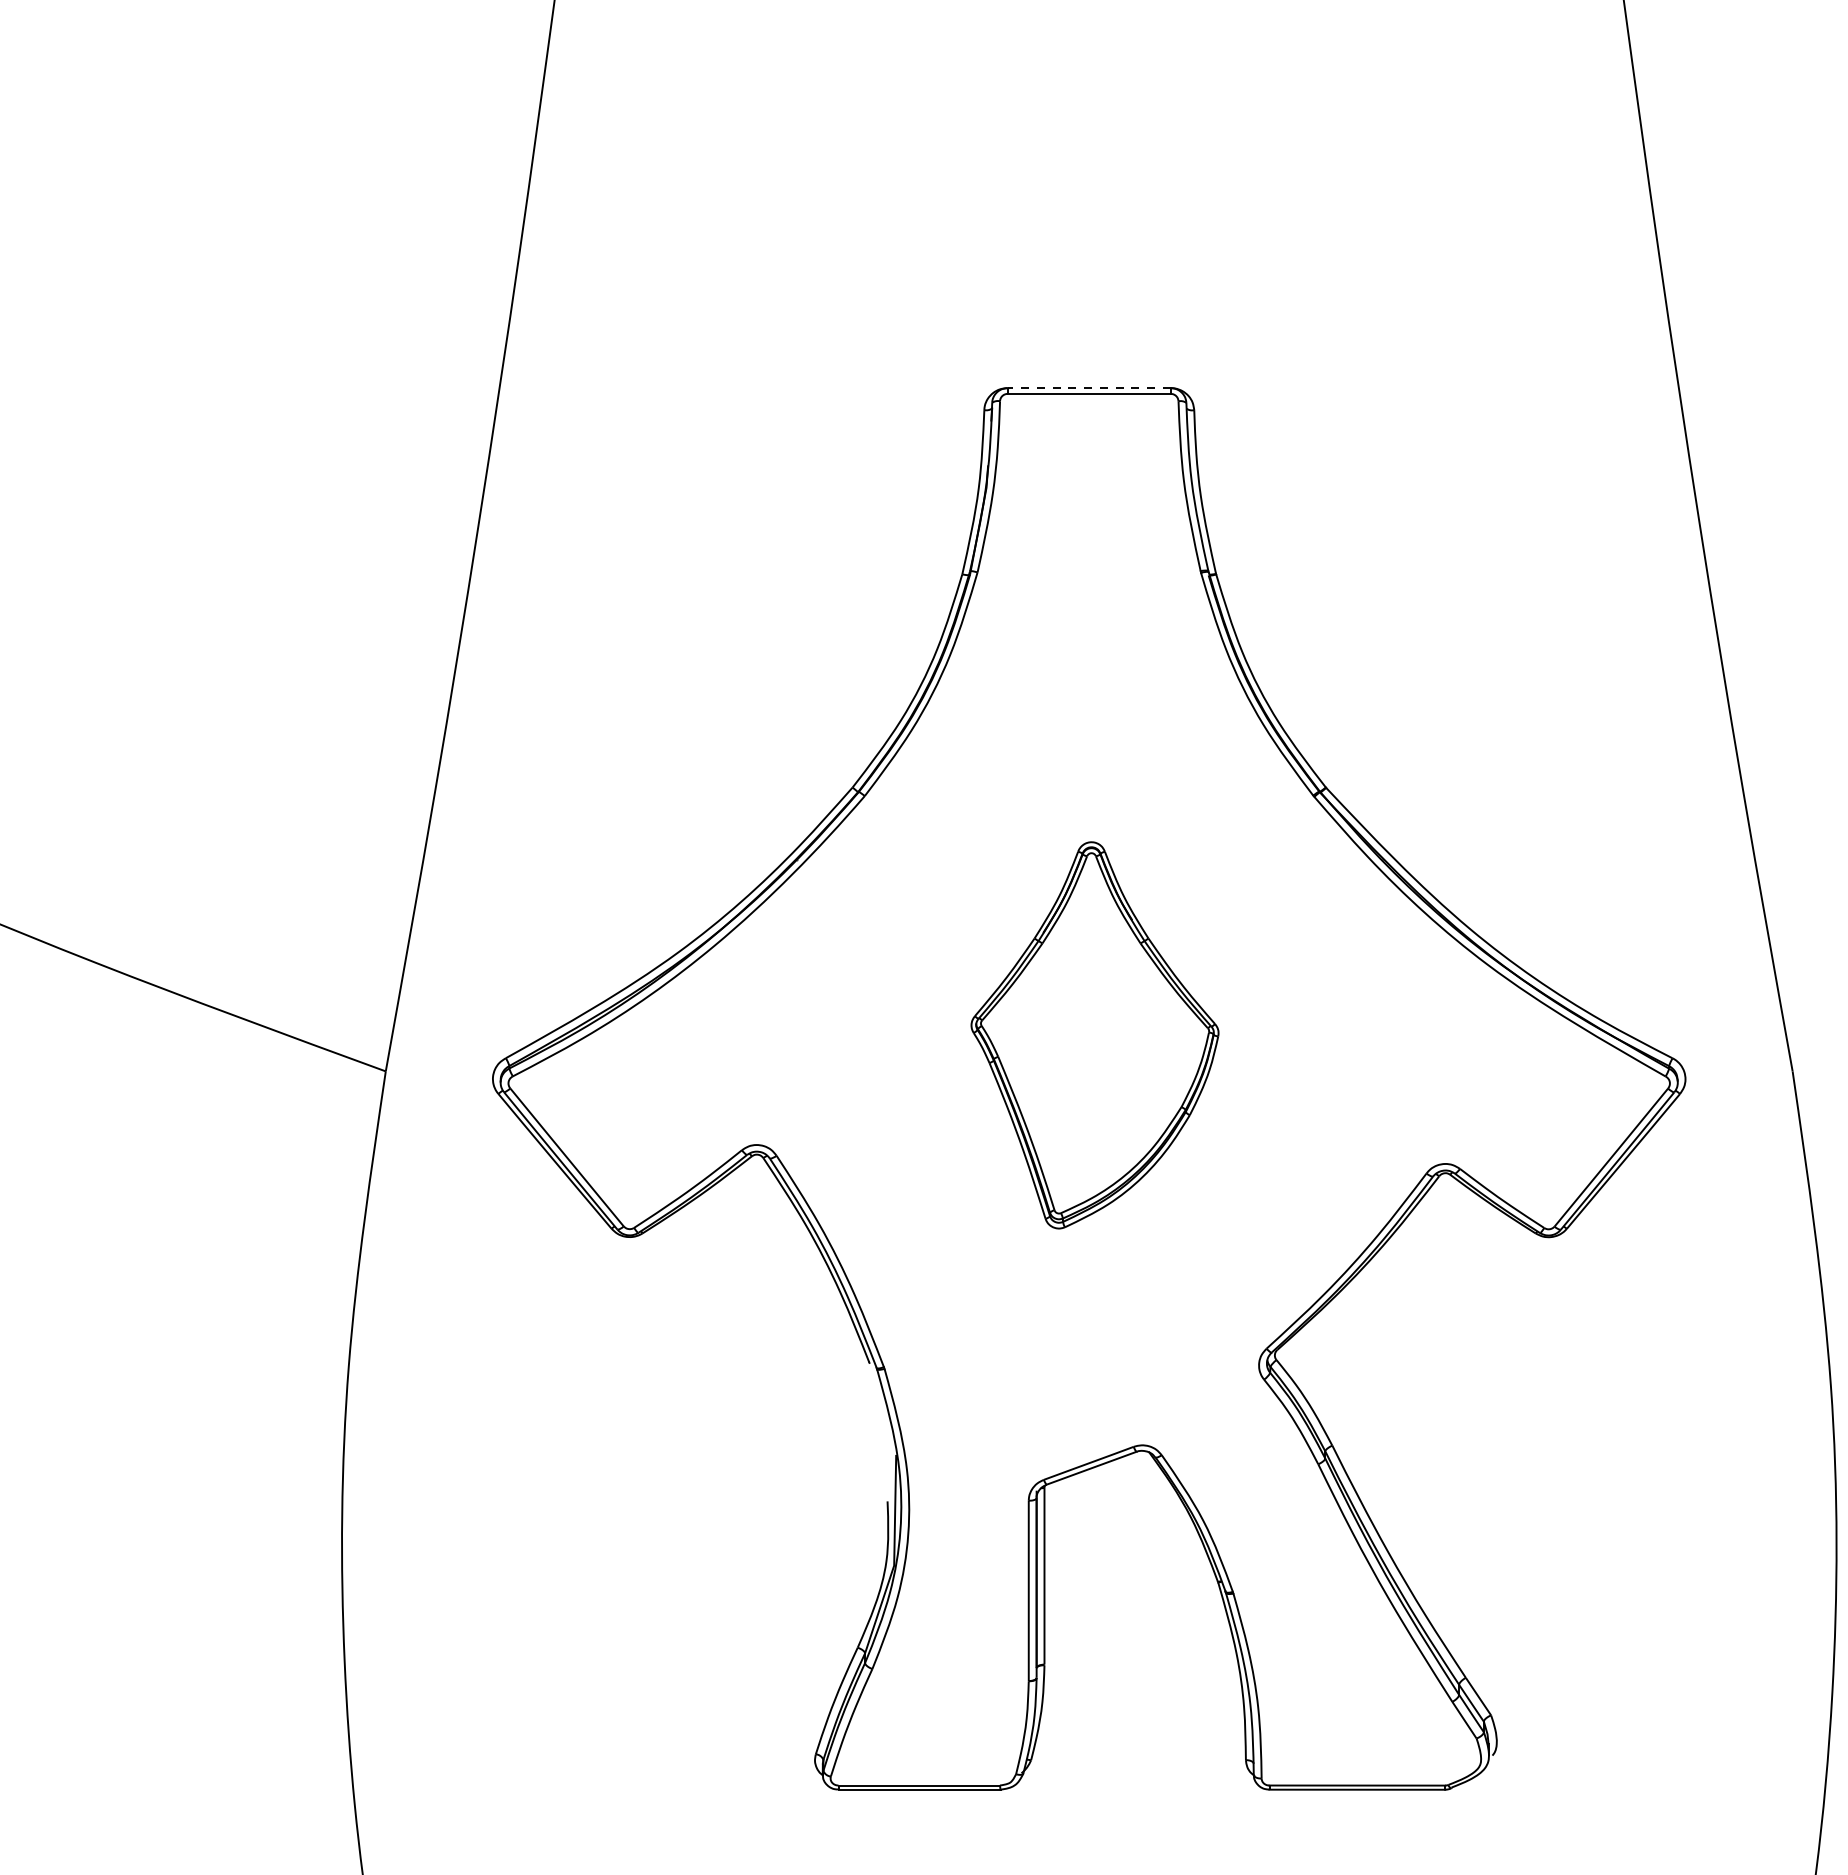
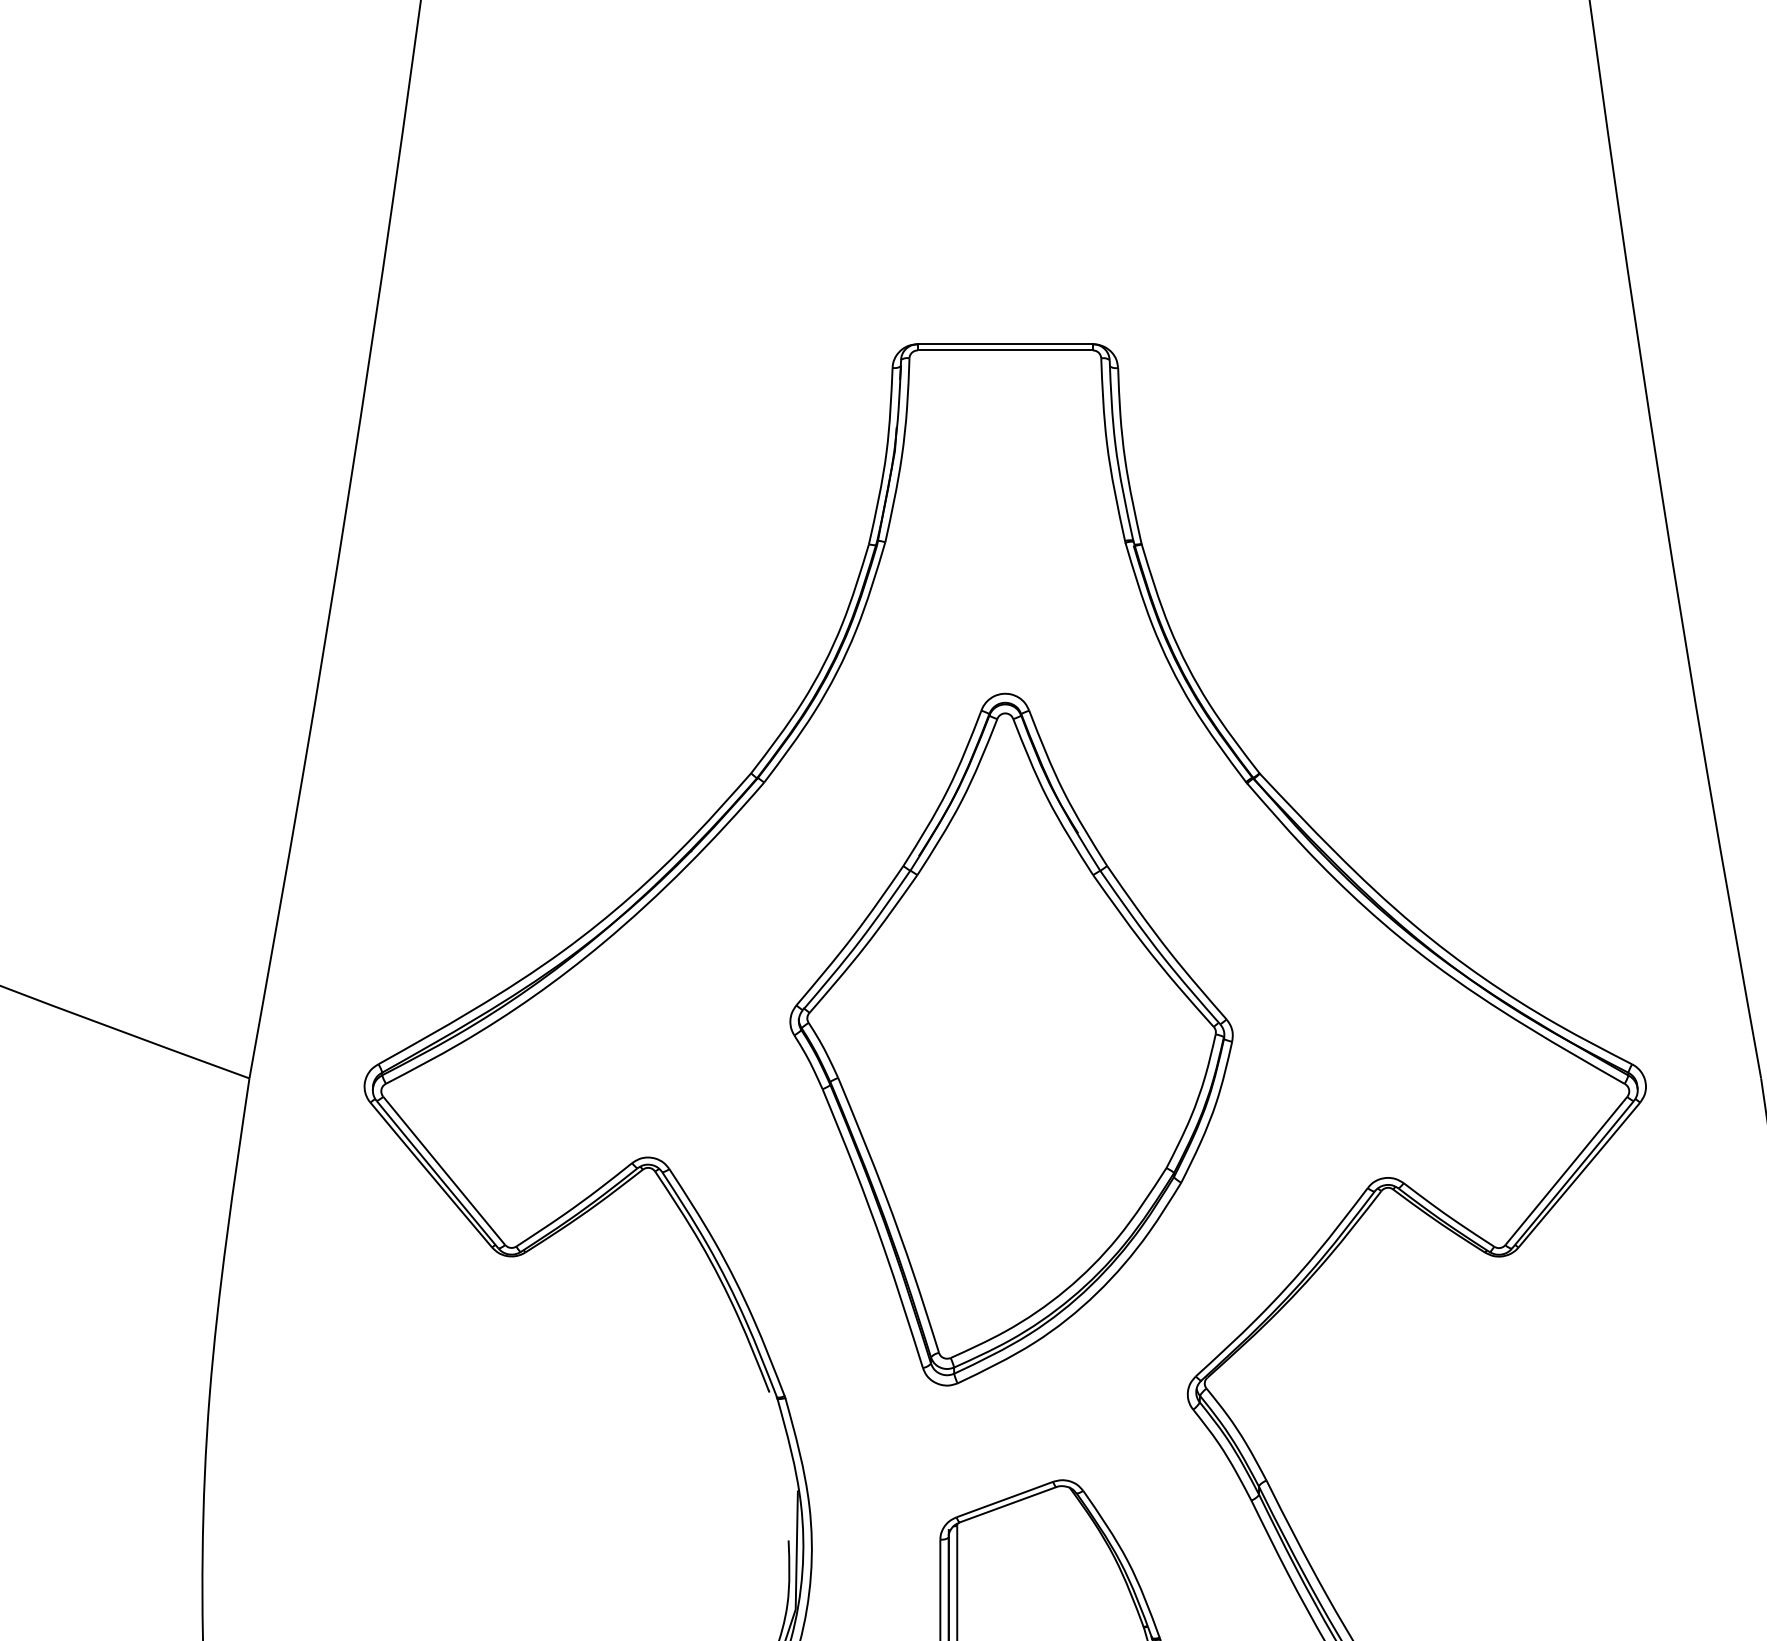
line: (1088, 387) -> (1004, 343), dashed -> solid
part: (1094, 1035) -> (1010, 1039), size x1.67

